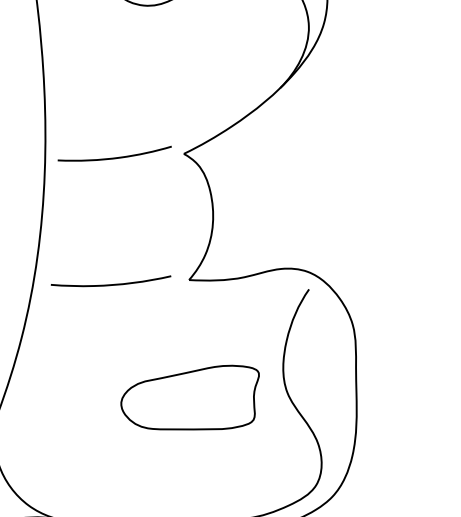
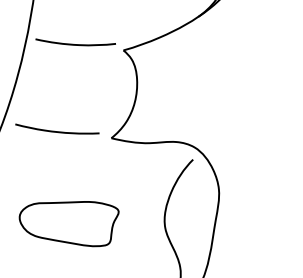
part: (189, 397) -> (67, 219), moved

